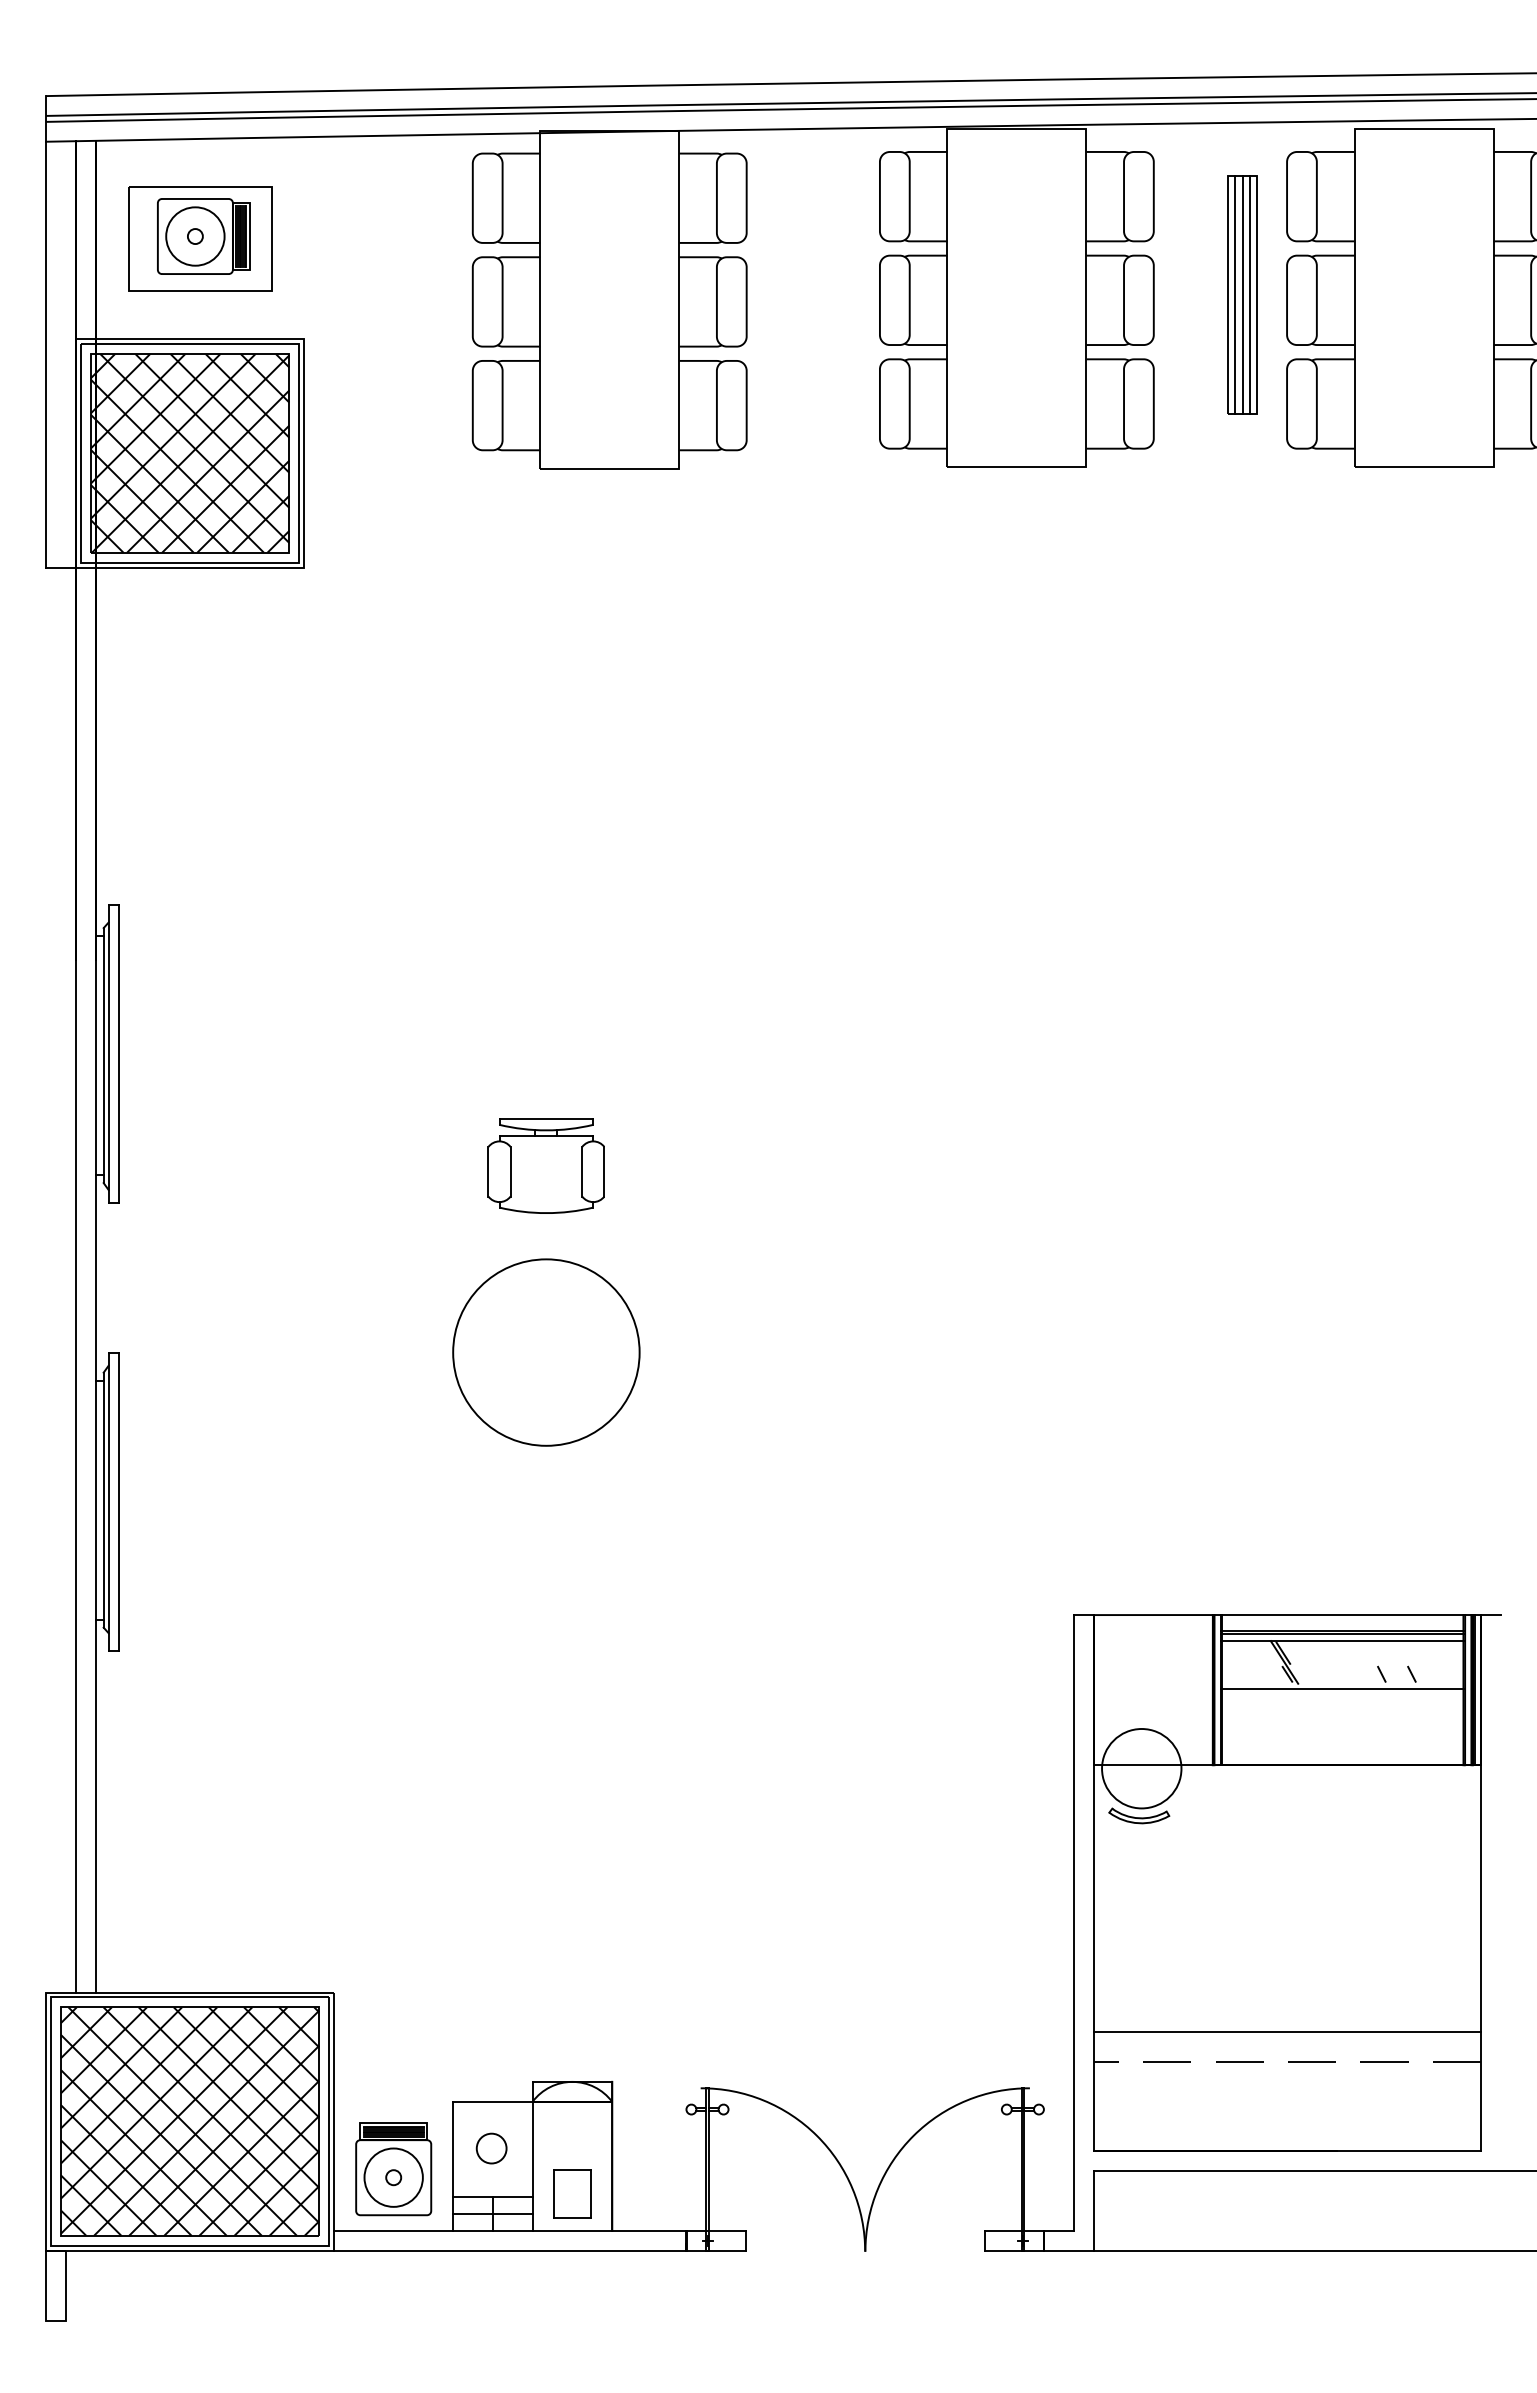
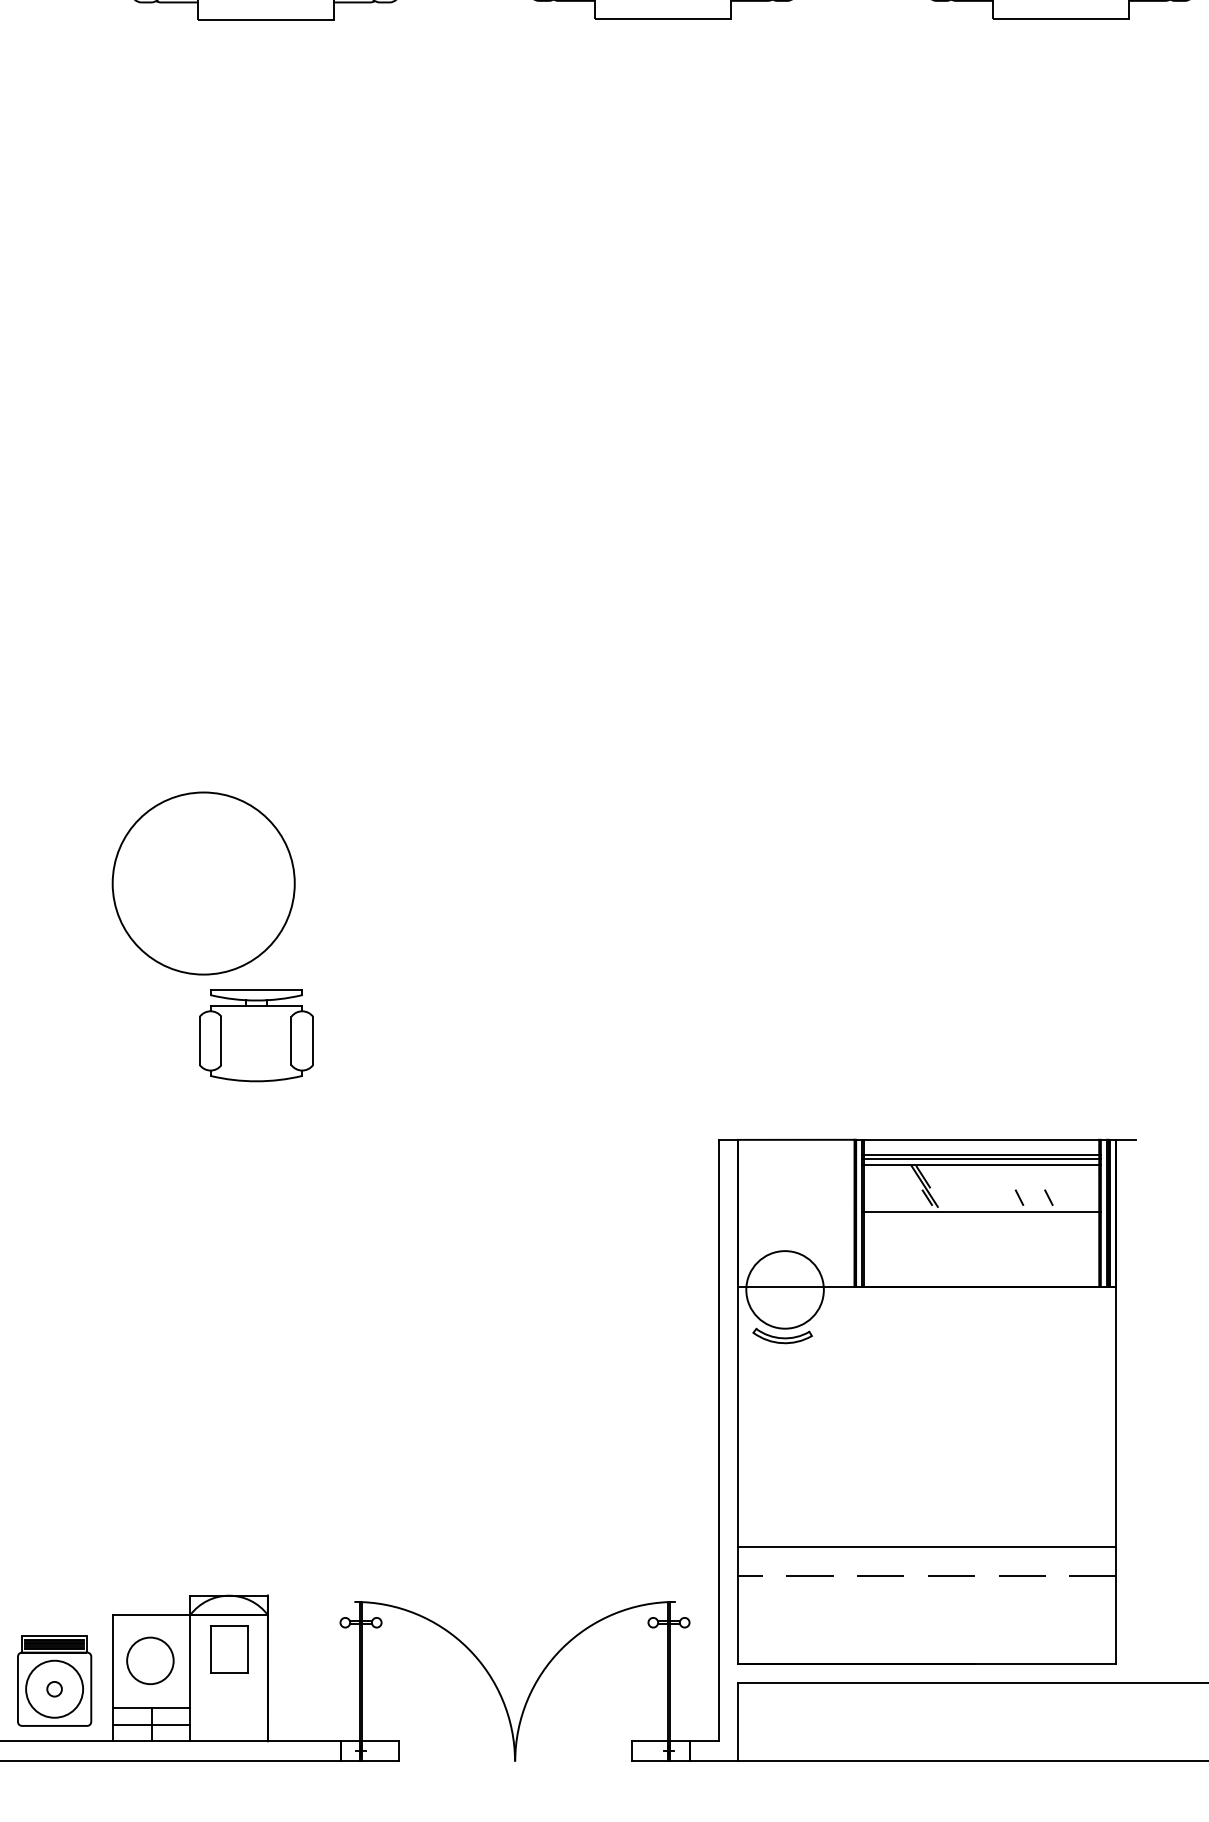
part: (545, 1165) -> (255, 1034), moved
circle: (491, 2148) -> (150, 1660), size x1.6
part: (572, 2193) -> (229, 1649), moved

